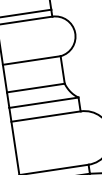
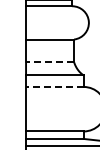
line: (35, 88) -> (49, 62), solid -> dashed
line: (45, 116) -> (54, 86), solid -> dashed

